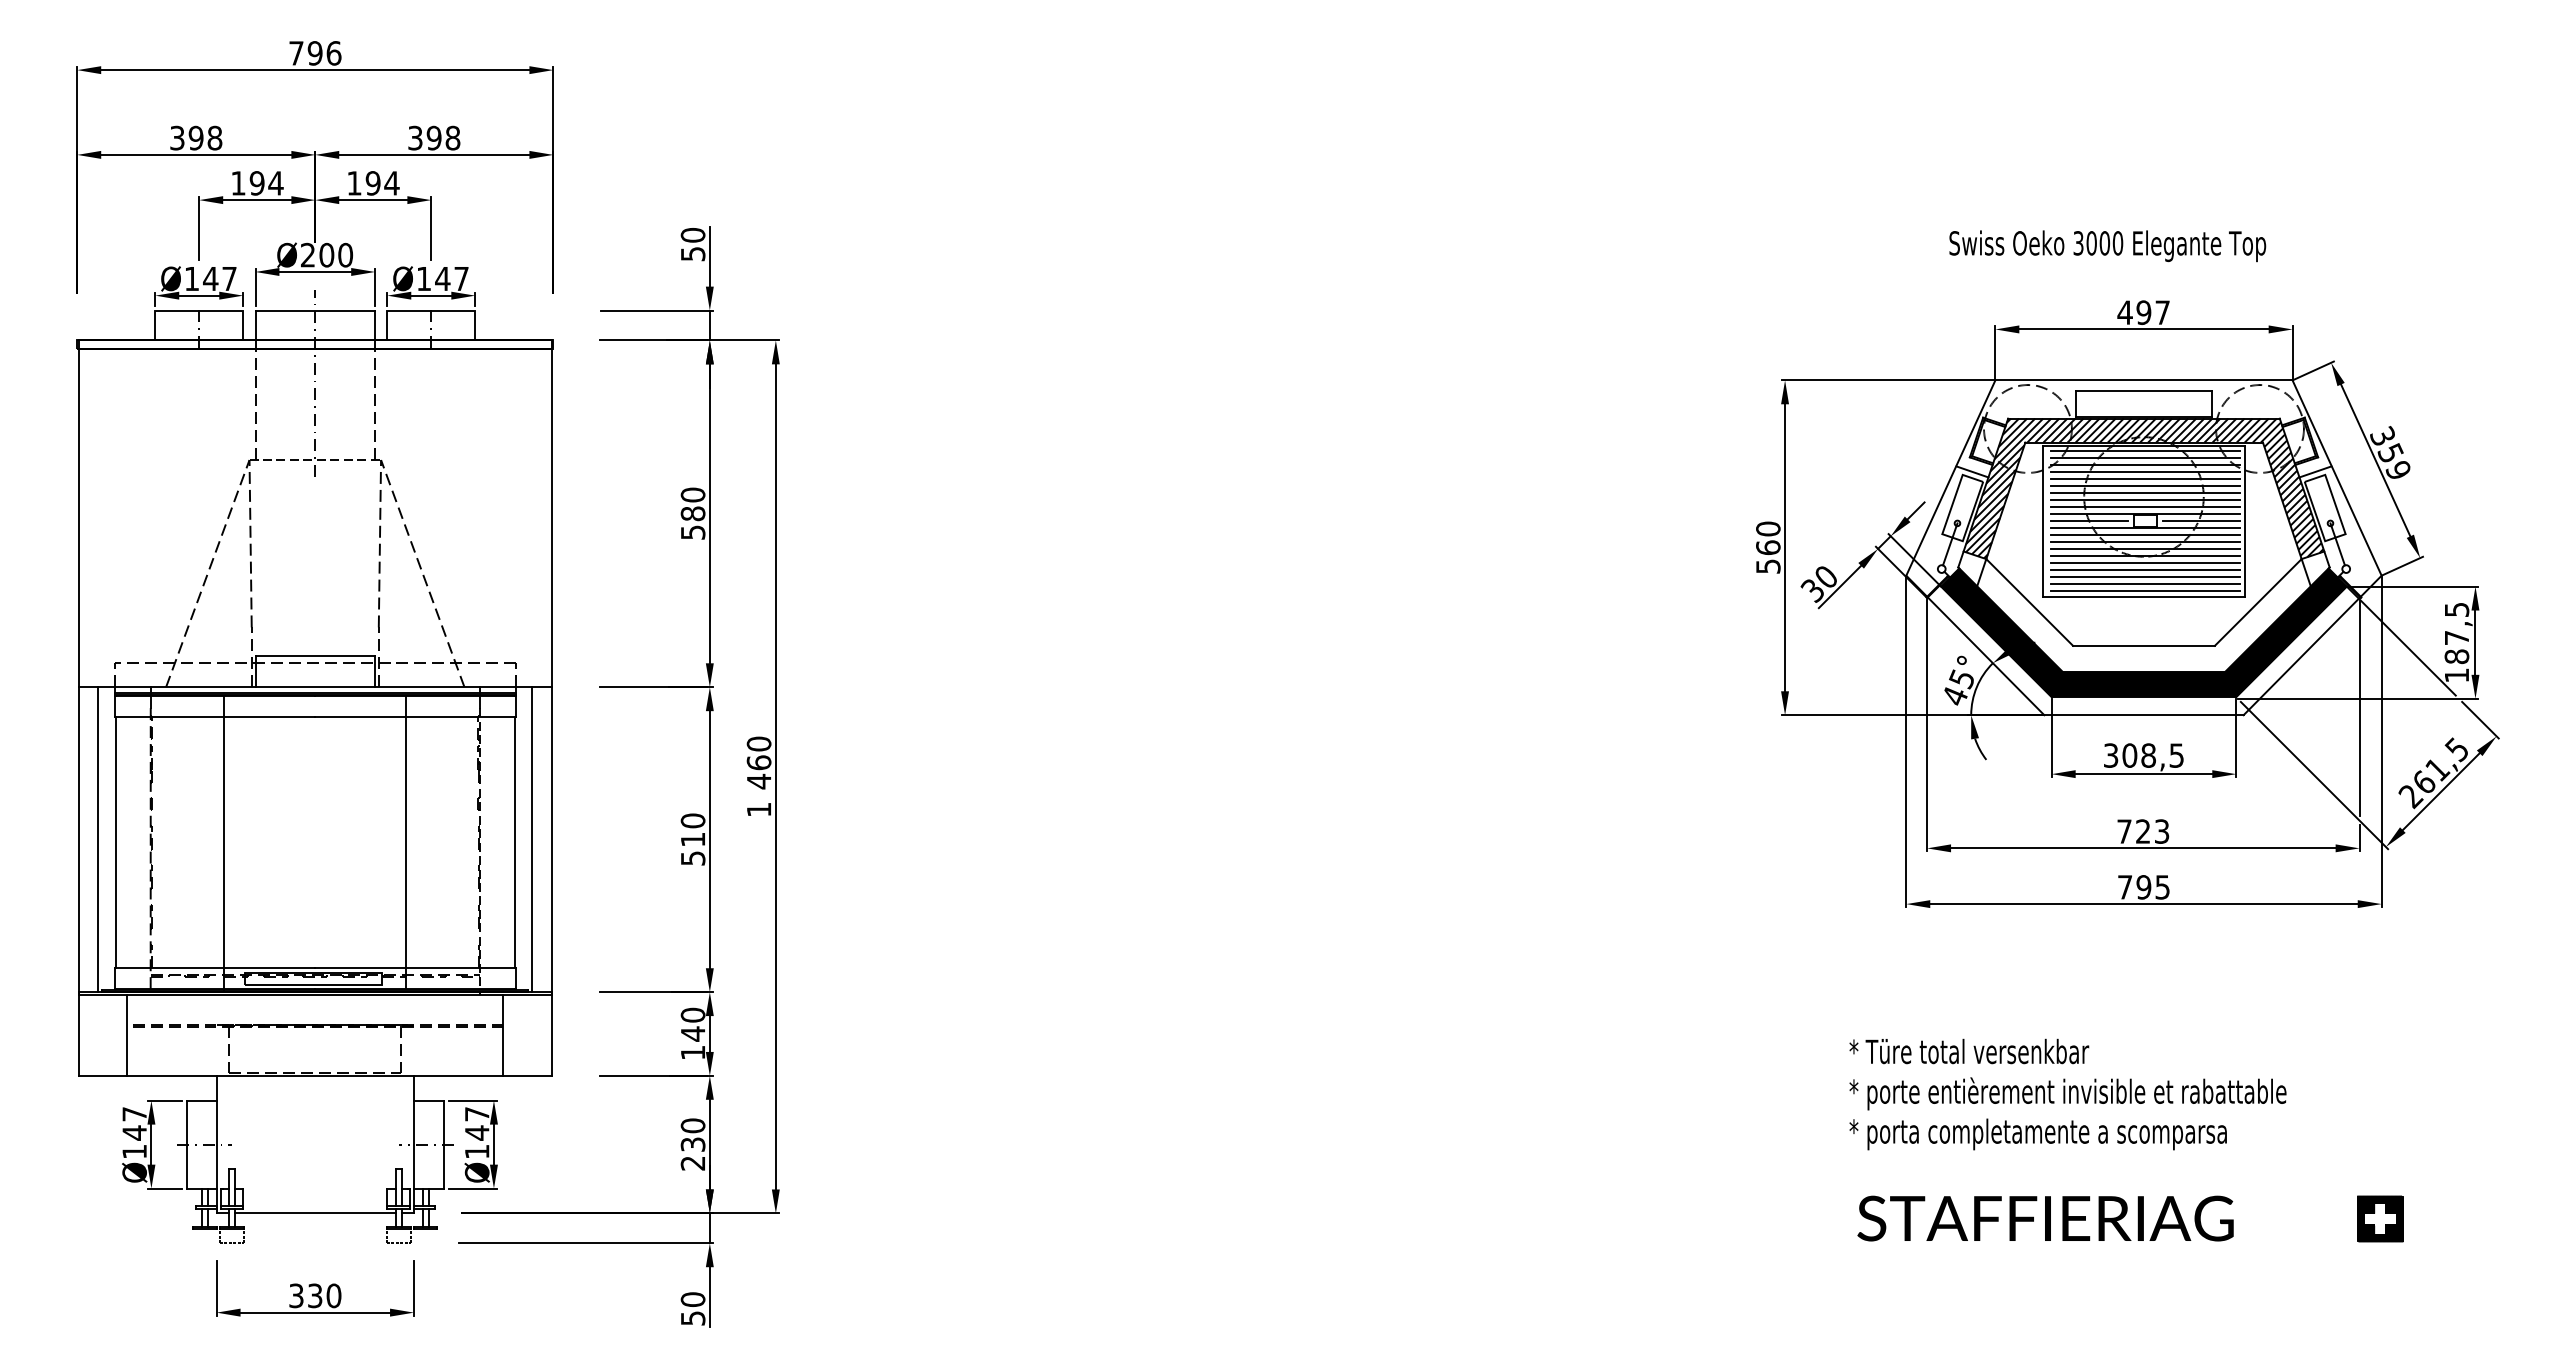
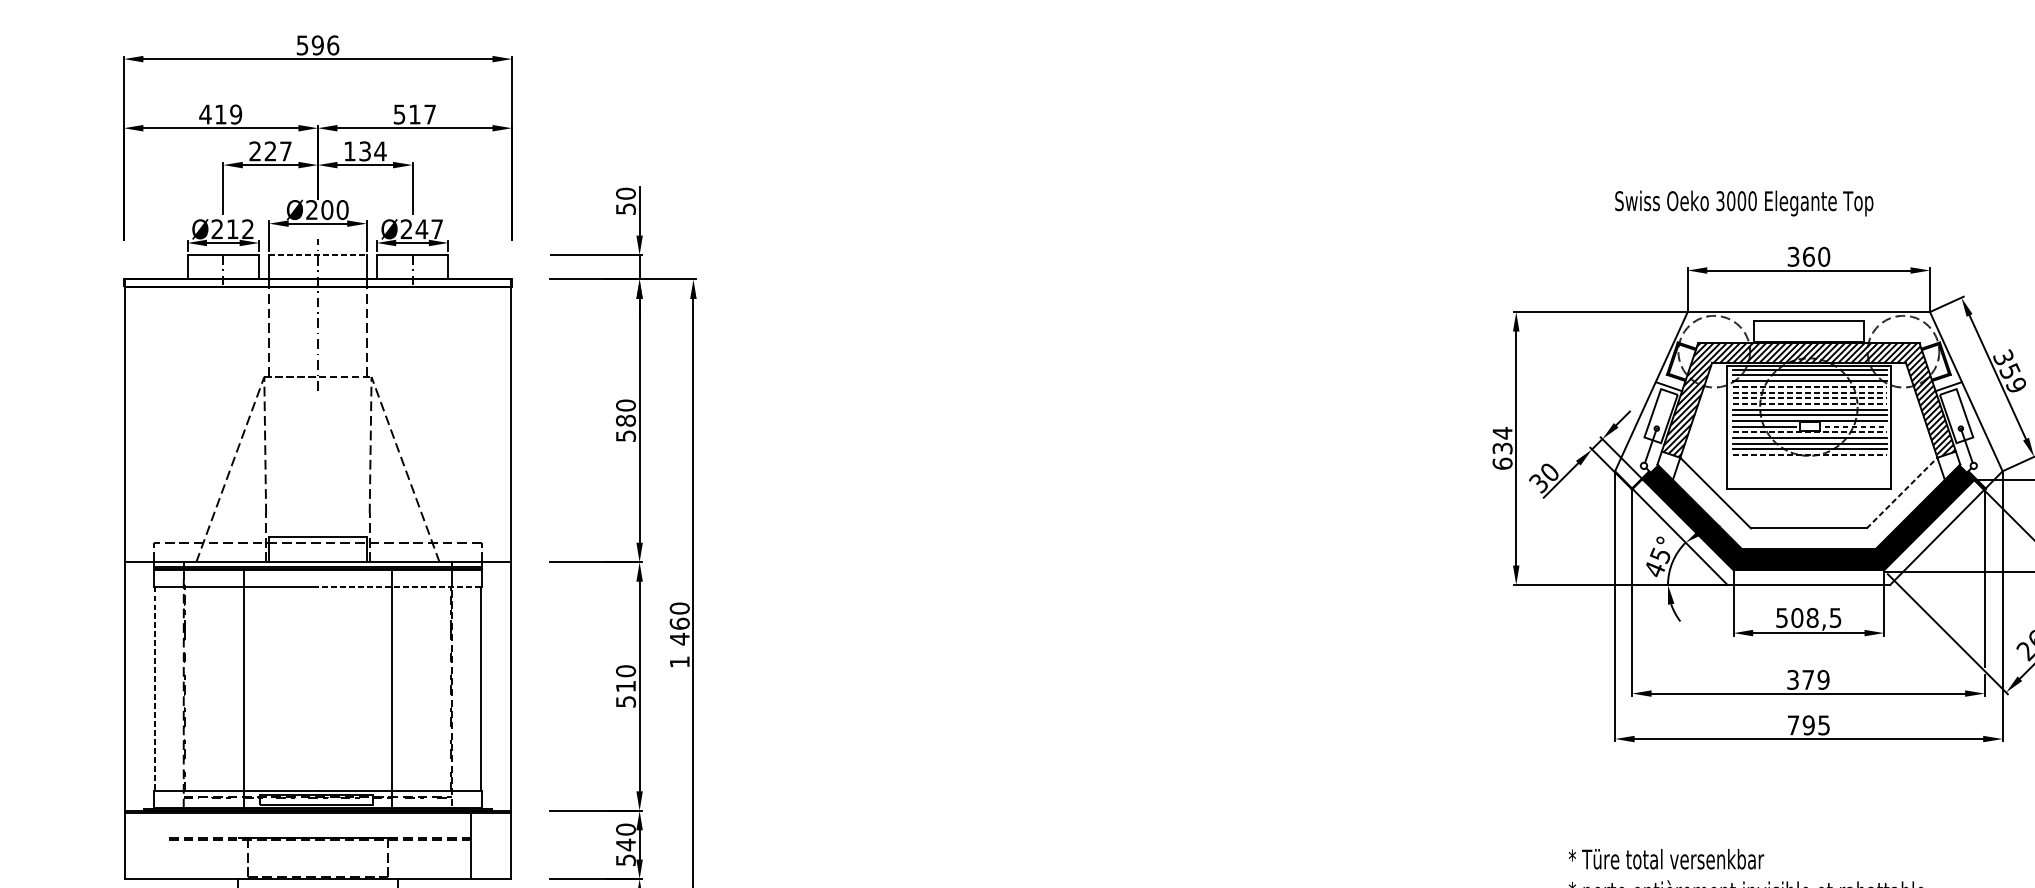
text: (296, 53) -> (302, 45), 796 -> 596
text: (195, 137) -> (220, 114), 398 -> 419
text: (434, 137) -> (415, 114), 398 -> 517
text: (257, 183) -> (270, 151), 194 -> 227
text: (372, 183) -> (364, 151), 194 -> 134
text: (2107, 246) -> (1744, 203), moved
text: (210, 278) -> (232, 228), Ø147 -> Ø212
text: (423, 278) -> (406, 228), Ø147 -> Ø247
line: (315, 310) -> (318, 255), solid -> dashed
text: (2143, 312) -> (1808, 256), 497 -> 360
line: (2146, 472) -> (1810, 387), solid -> dashed
line: (2146, 479) -> (1810, 392), solid -> dashed
line: (2146, 486) -> (1810, 398), solid -> dashed
line: (2146, 493) -> (1810, 404), solid -> dashed
line: (2202, 521) -> (1856, 427), solid -> dashed
line: (2146, 527) -> (1810, 431), solid -> dashed
text: (1768, 547) -> (1502, 448), 560 -> 634
line: (2146, 555) -> (1810, 454), solid -> dashed
line: (2145, 562) -> (1810, 460), removed
line: (2145, 569) -> (1810, 466), removed
line: (2145, 576) -> (1810, 471), removed
line: (2145, 583) -> (1810, 477), removed
line: (2145, 590) -> (1810, 483), removed
line: (2258, 602) -> (1902, 493), solid -> dashed
line: (415, 717) -> (399, 586), solid -> dashed
text: (2111, 755) -> (1782, 617), 308,5 -> 508,5
text: (2143, 831) -> (1808, 679), 723 -> 379
line: (98, 839) -> (141, 686), removed
line: (532, 839) -> (495, 686), removed
line: (115, 842) -> (155, 688), solid -> dashed
line: (127, 1034) -> (164, 845), removed
text: (693, 1052) -> (626, 860), 140 -> 540

